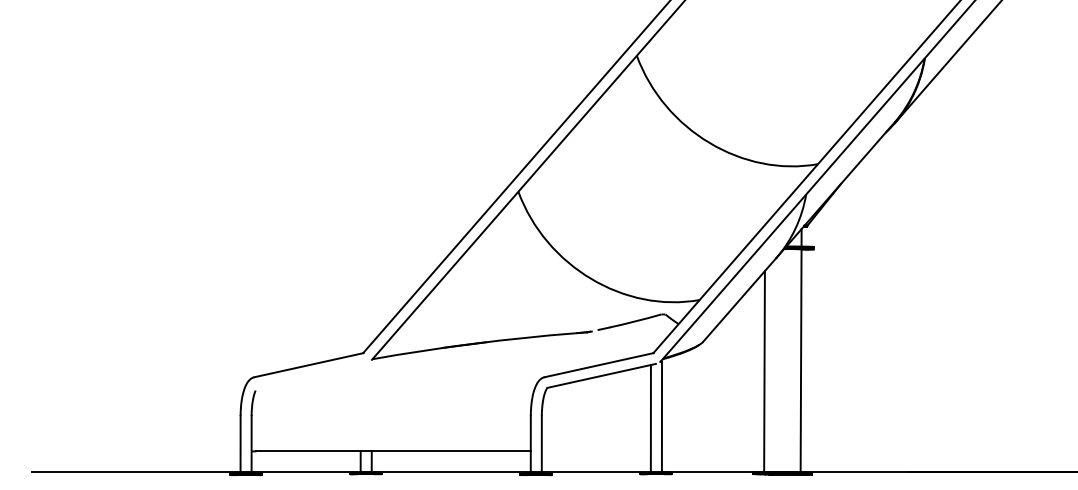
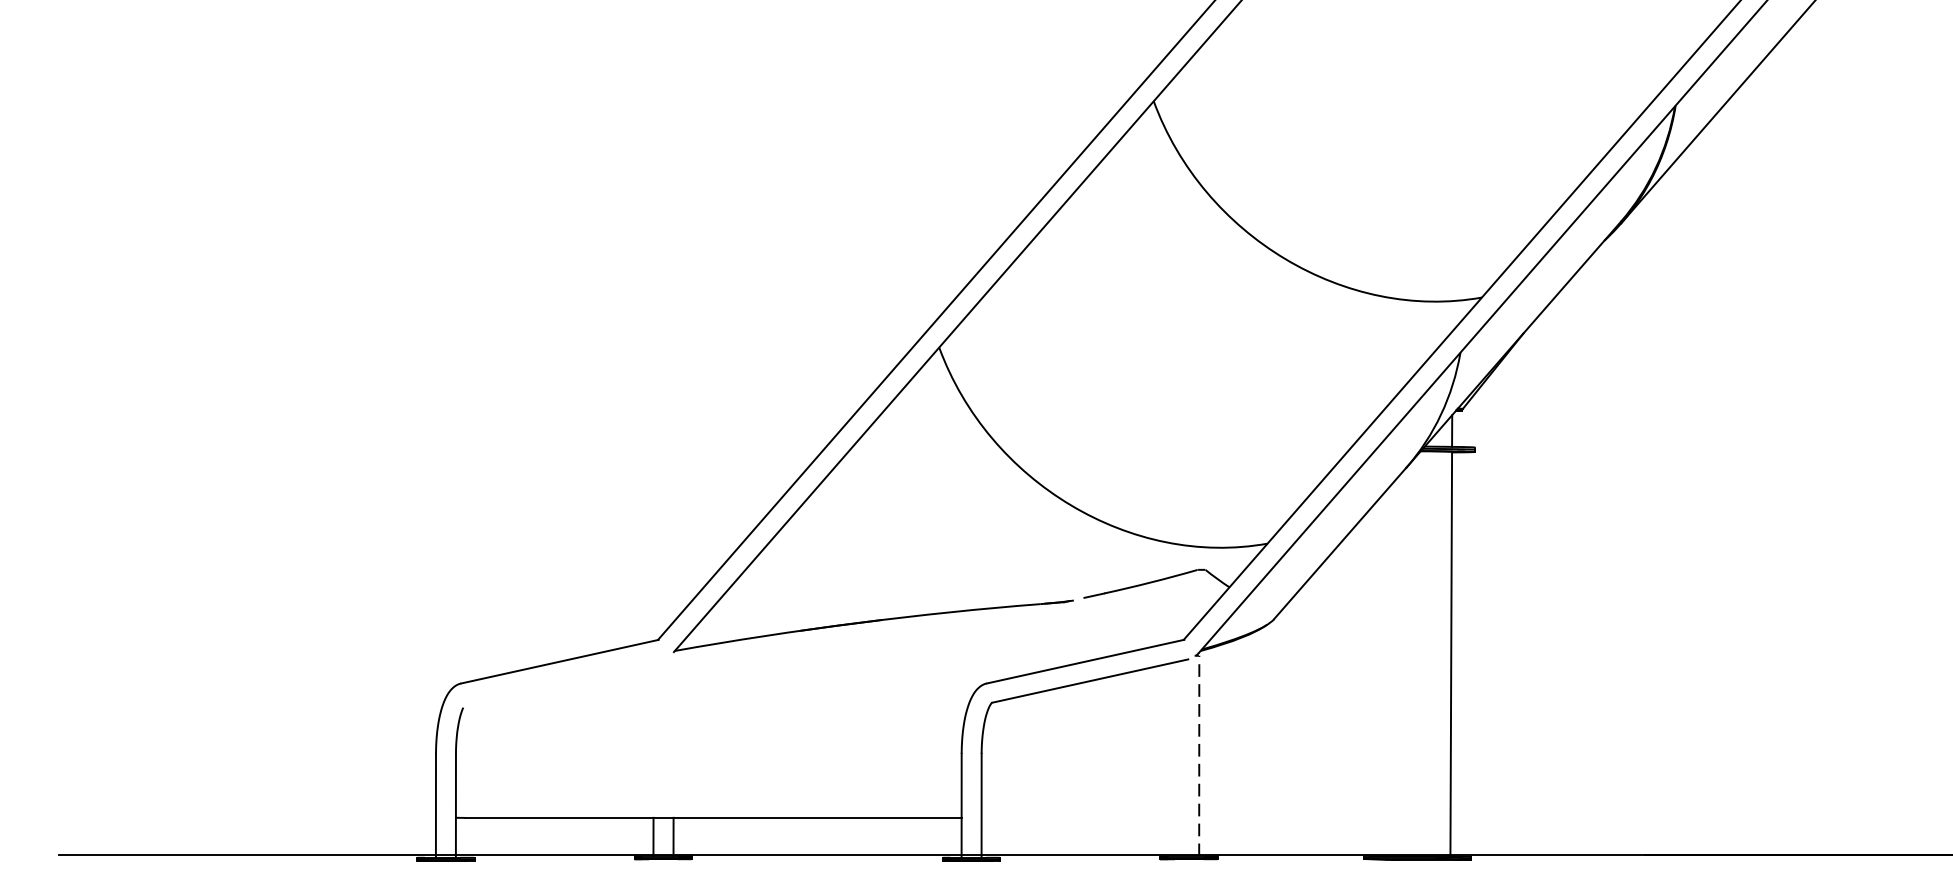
line: (764, 371) -> (1384, 673), removed
line: (661, 416) -> (1198, 754), solid -> dashed
line: (650, 418) -> (1178, 758), removed

